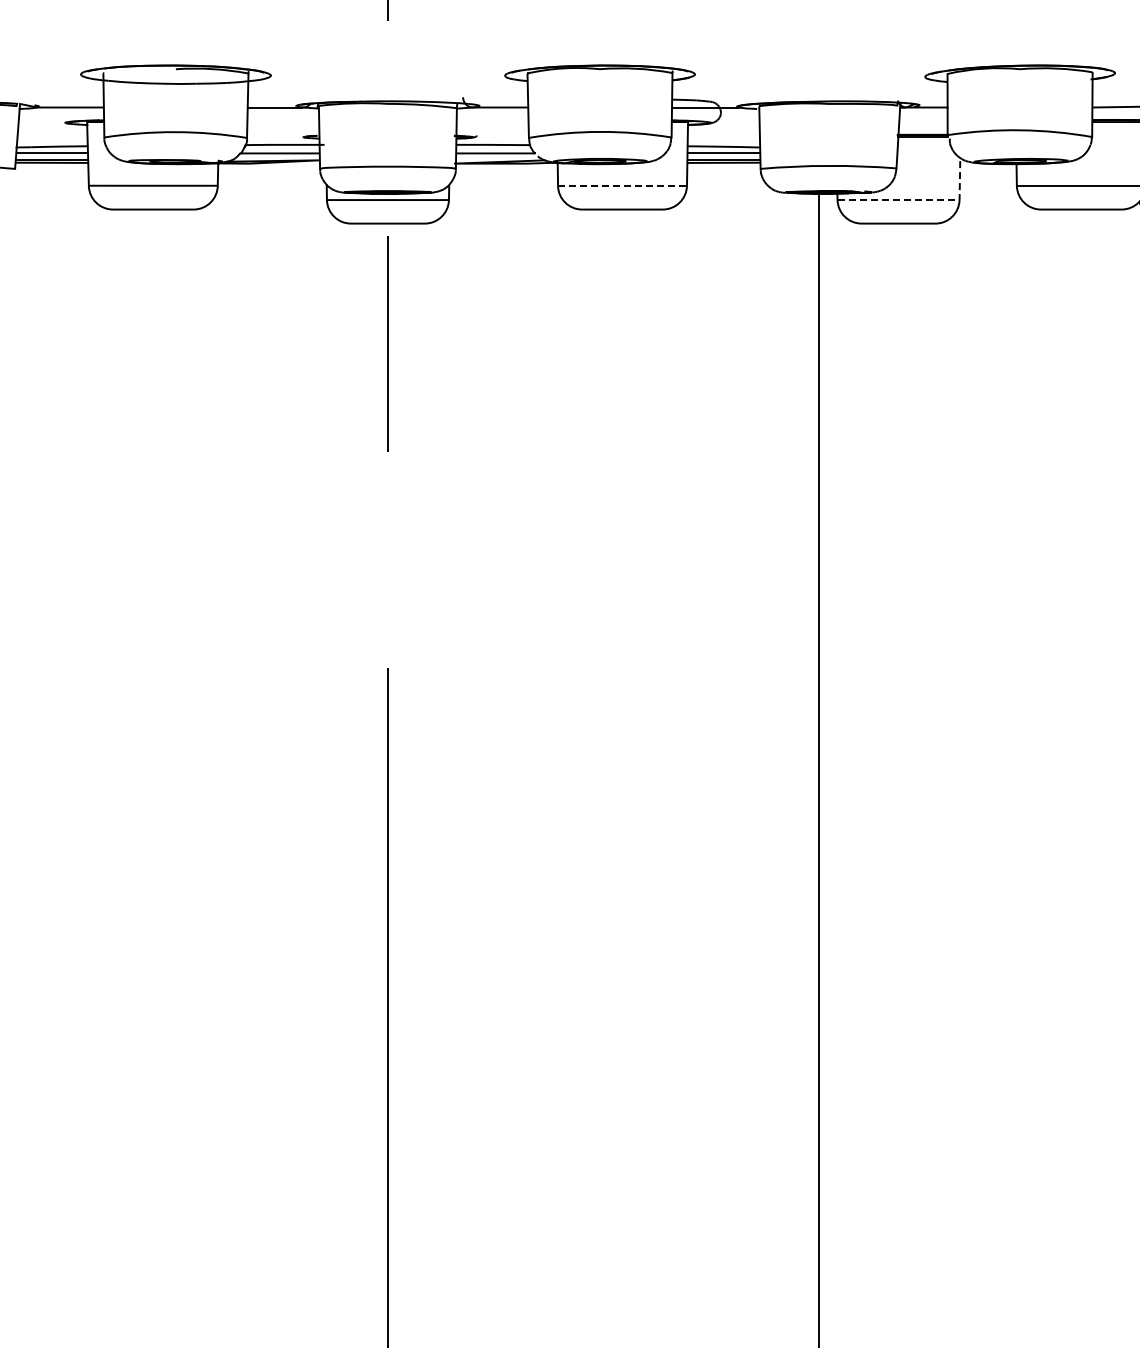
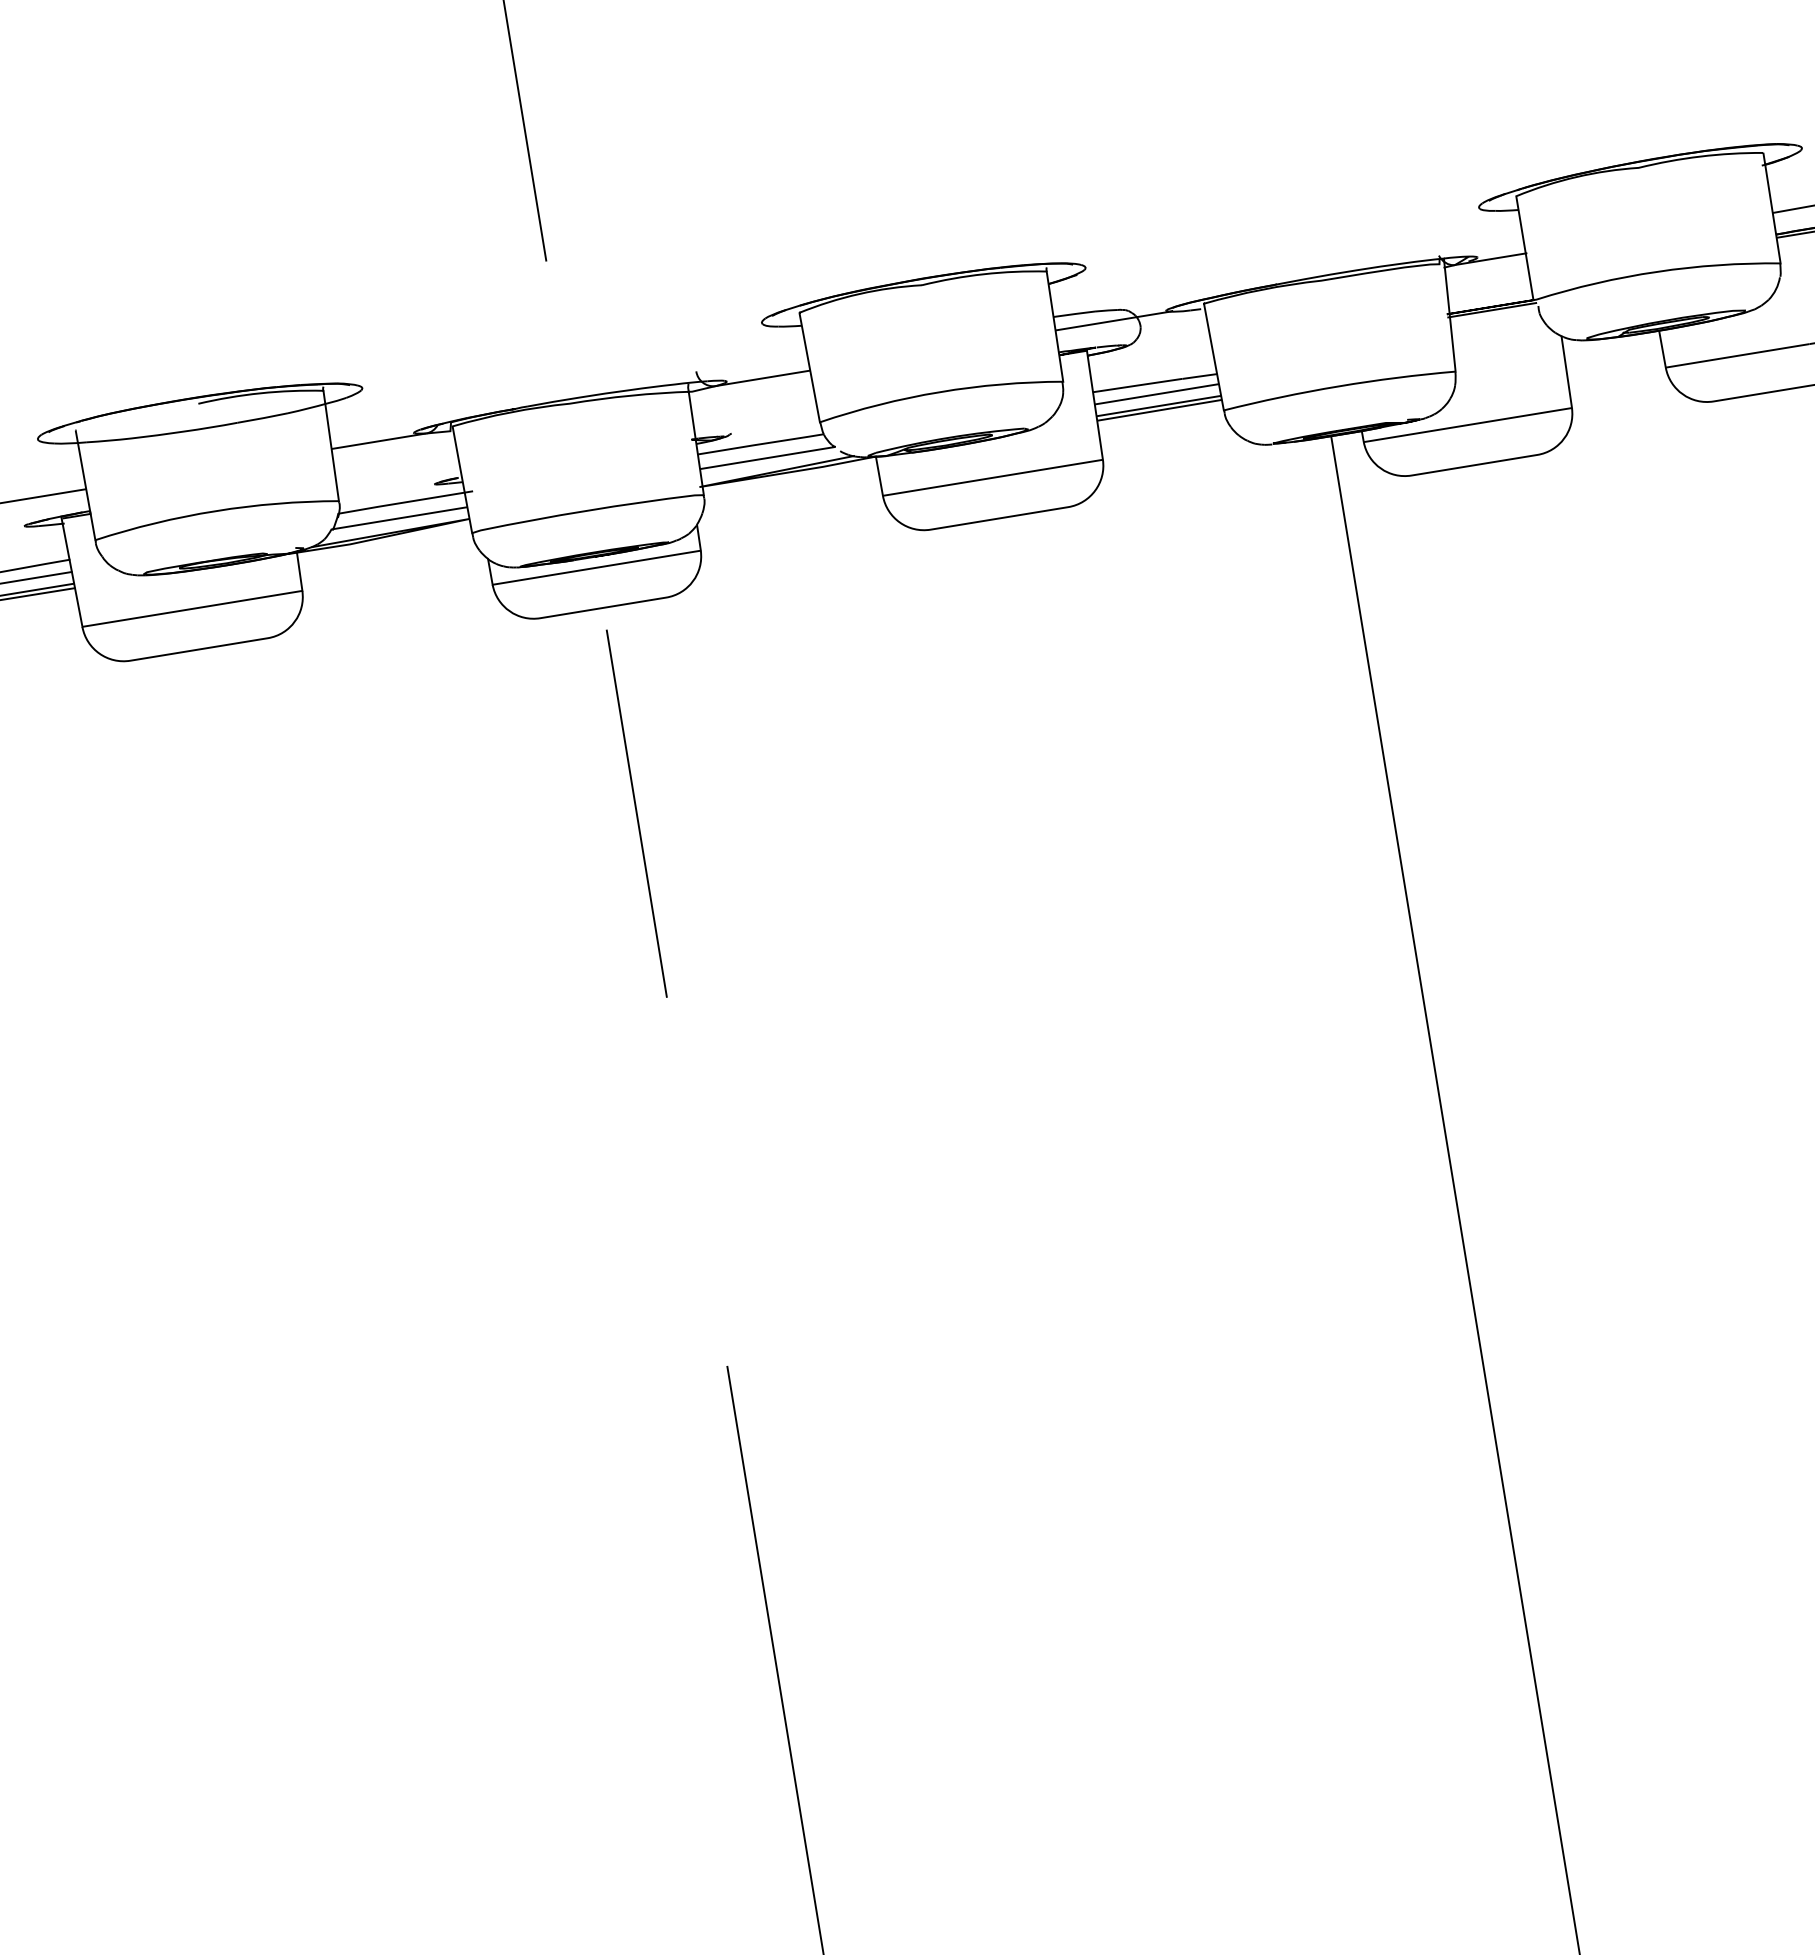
line: (623, 185) -> (994, 477), dashed -> solid
line: (920, 200) -> (1505, 419), dashed -> solid

